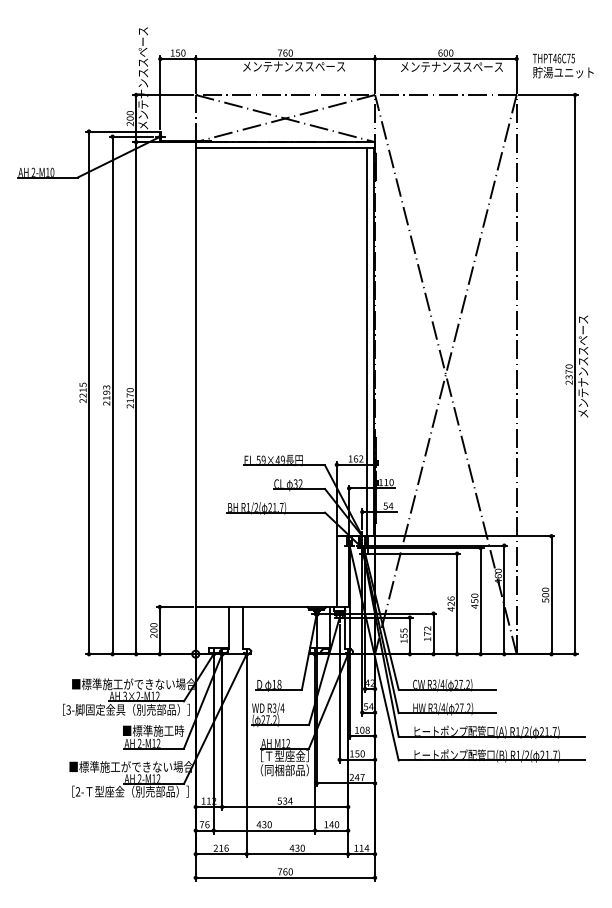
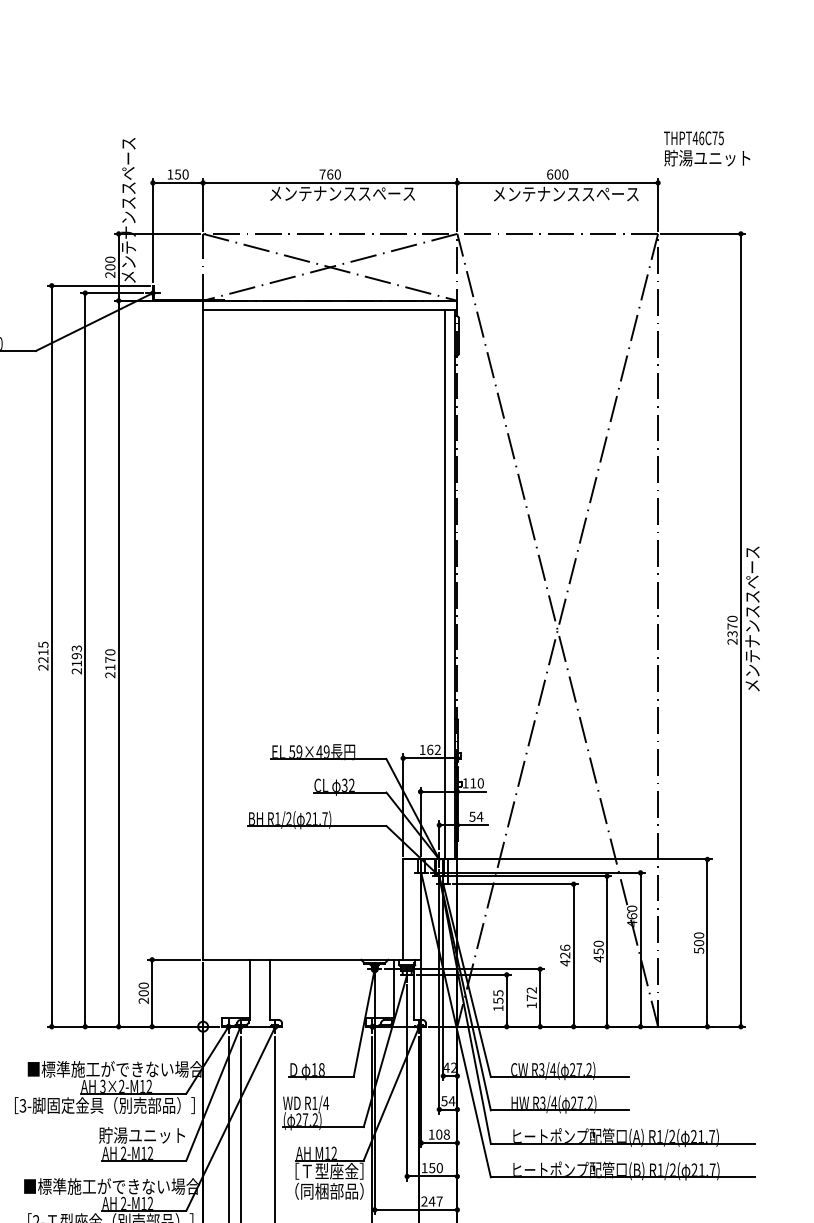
text: (562, 65) -> (706, 148), moved
text: (274, 707) -> (314, 1102), R3/4 -> R1/4
text: (153, 730) -> (143, 1134), ■標準施工時 -> 貯湯ユニット

